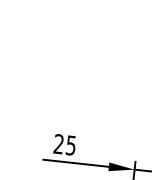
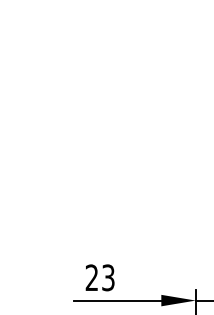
text: (71, 145) -> (108, 277), 25 -> 23

